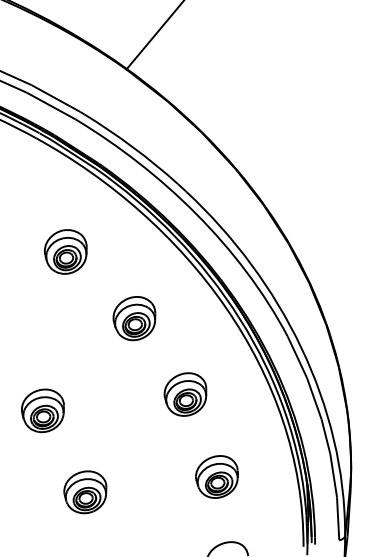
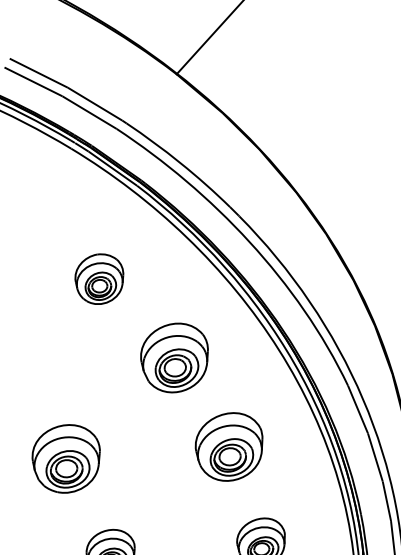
part: (134, 318) -> (174, 358), size x1.4
part: (185, 394) -> (228, 446), size x1.4
part: (42, 410) -> (65, 458), size x1.4

